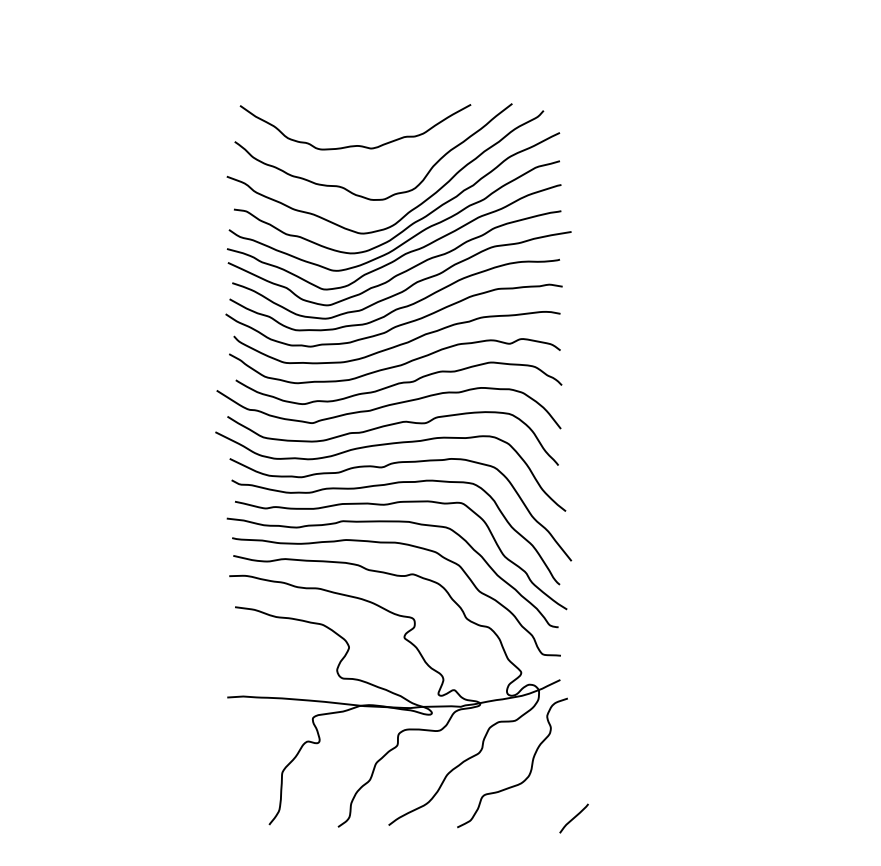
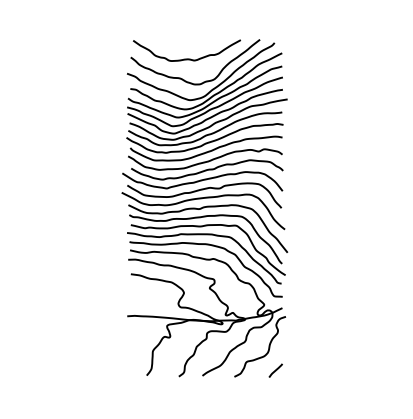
line: (573, 818) -> (275, 370), moved

